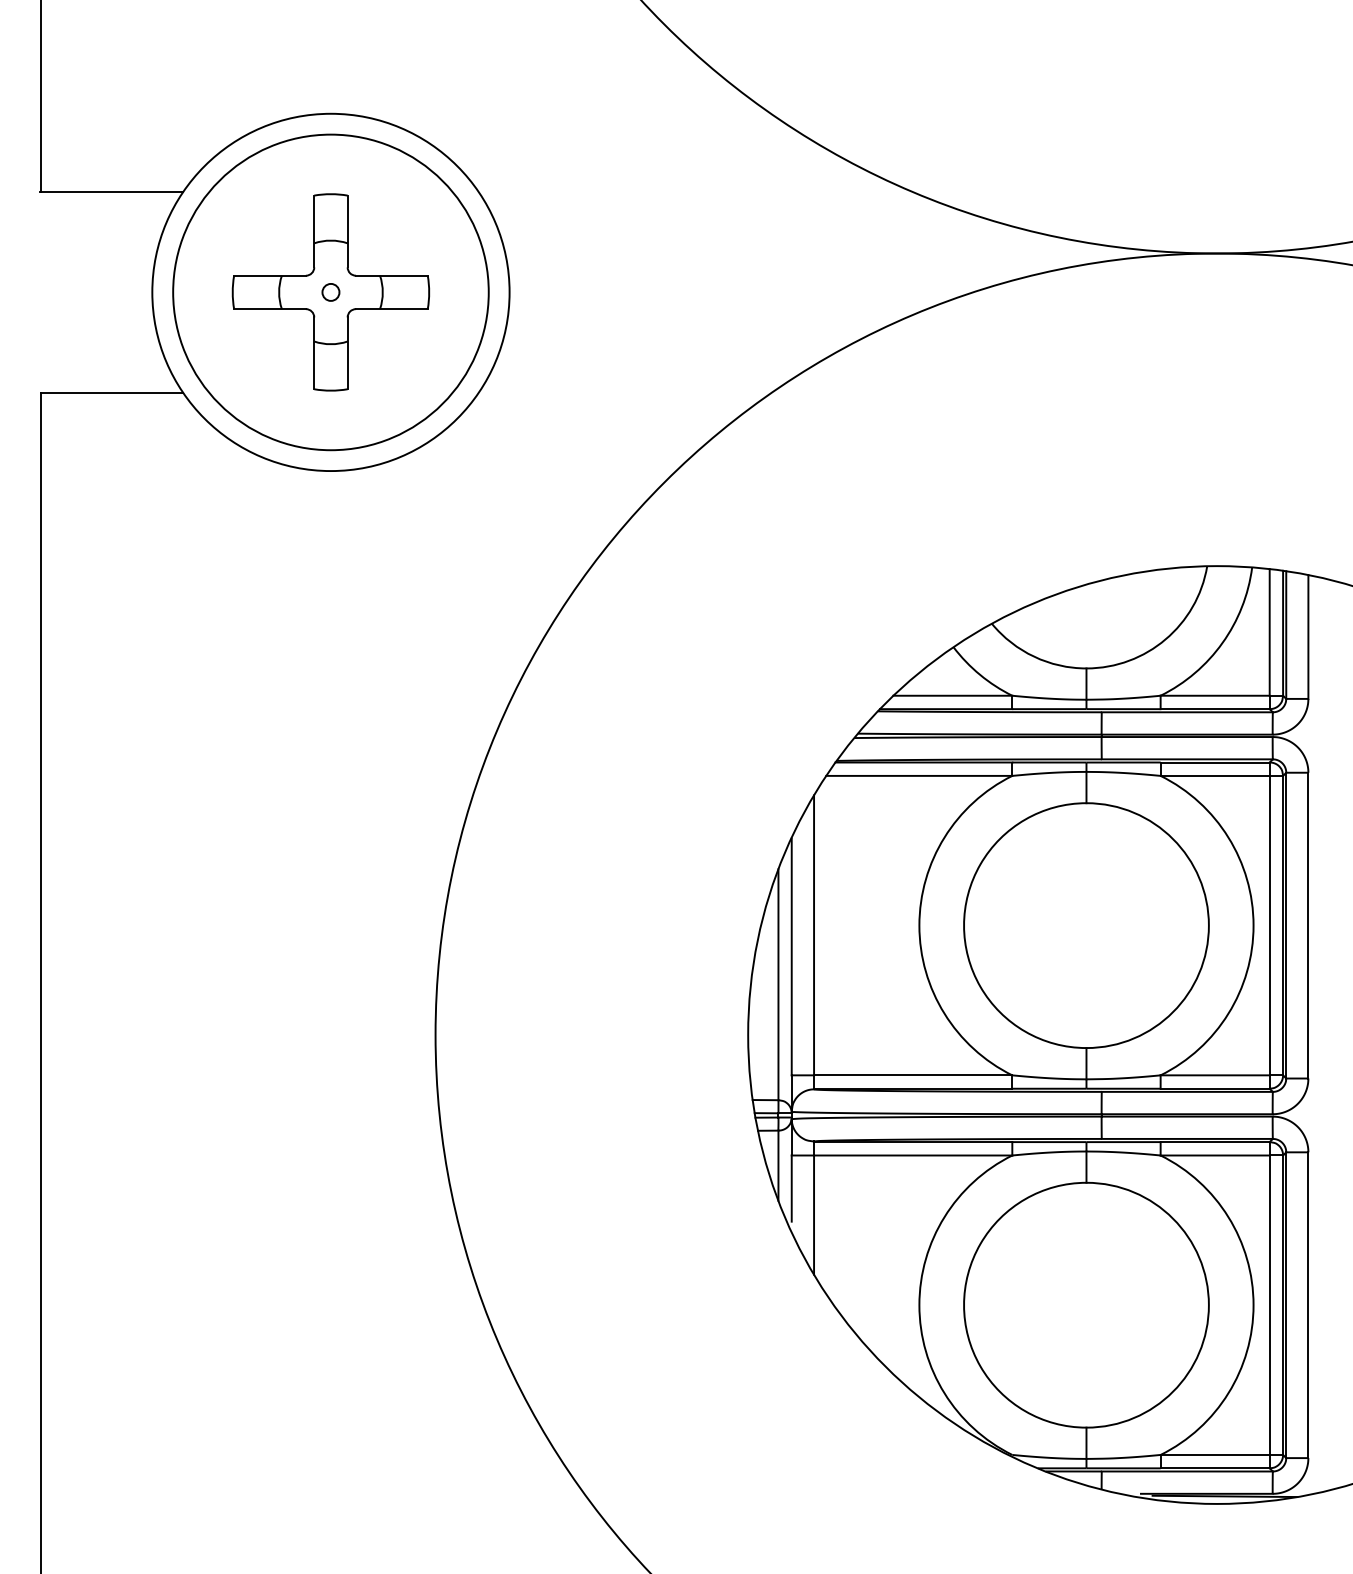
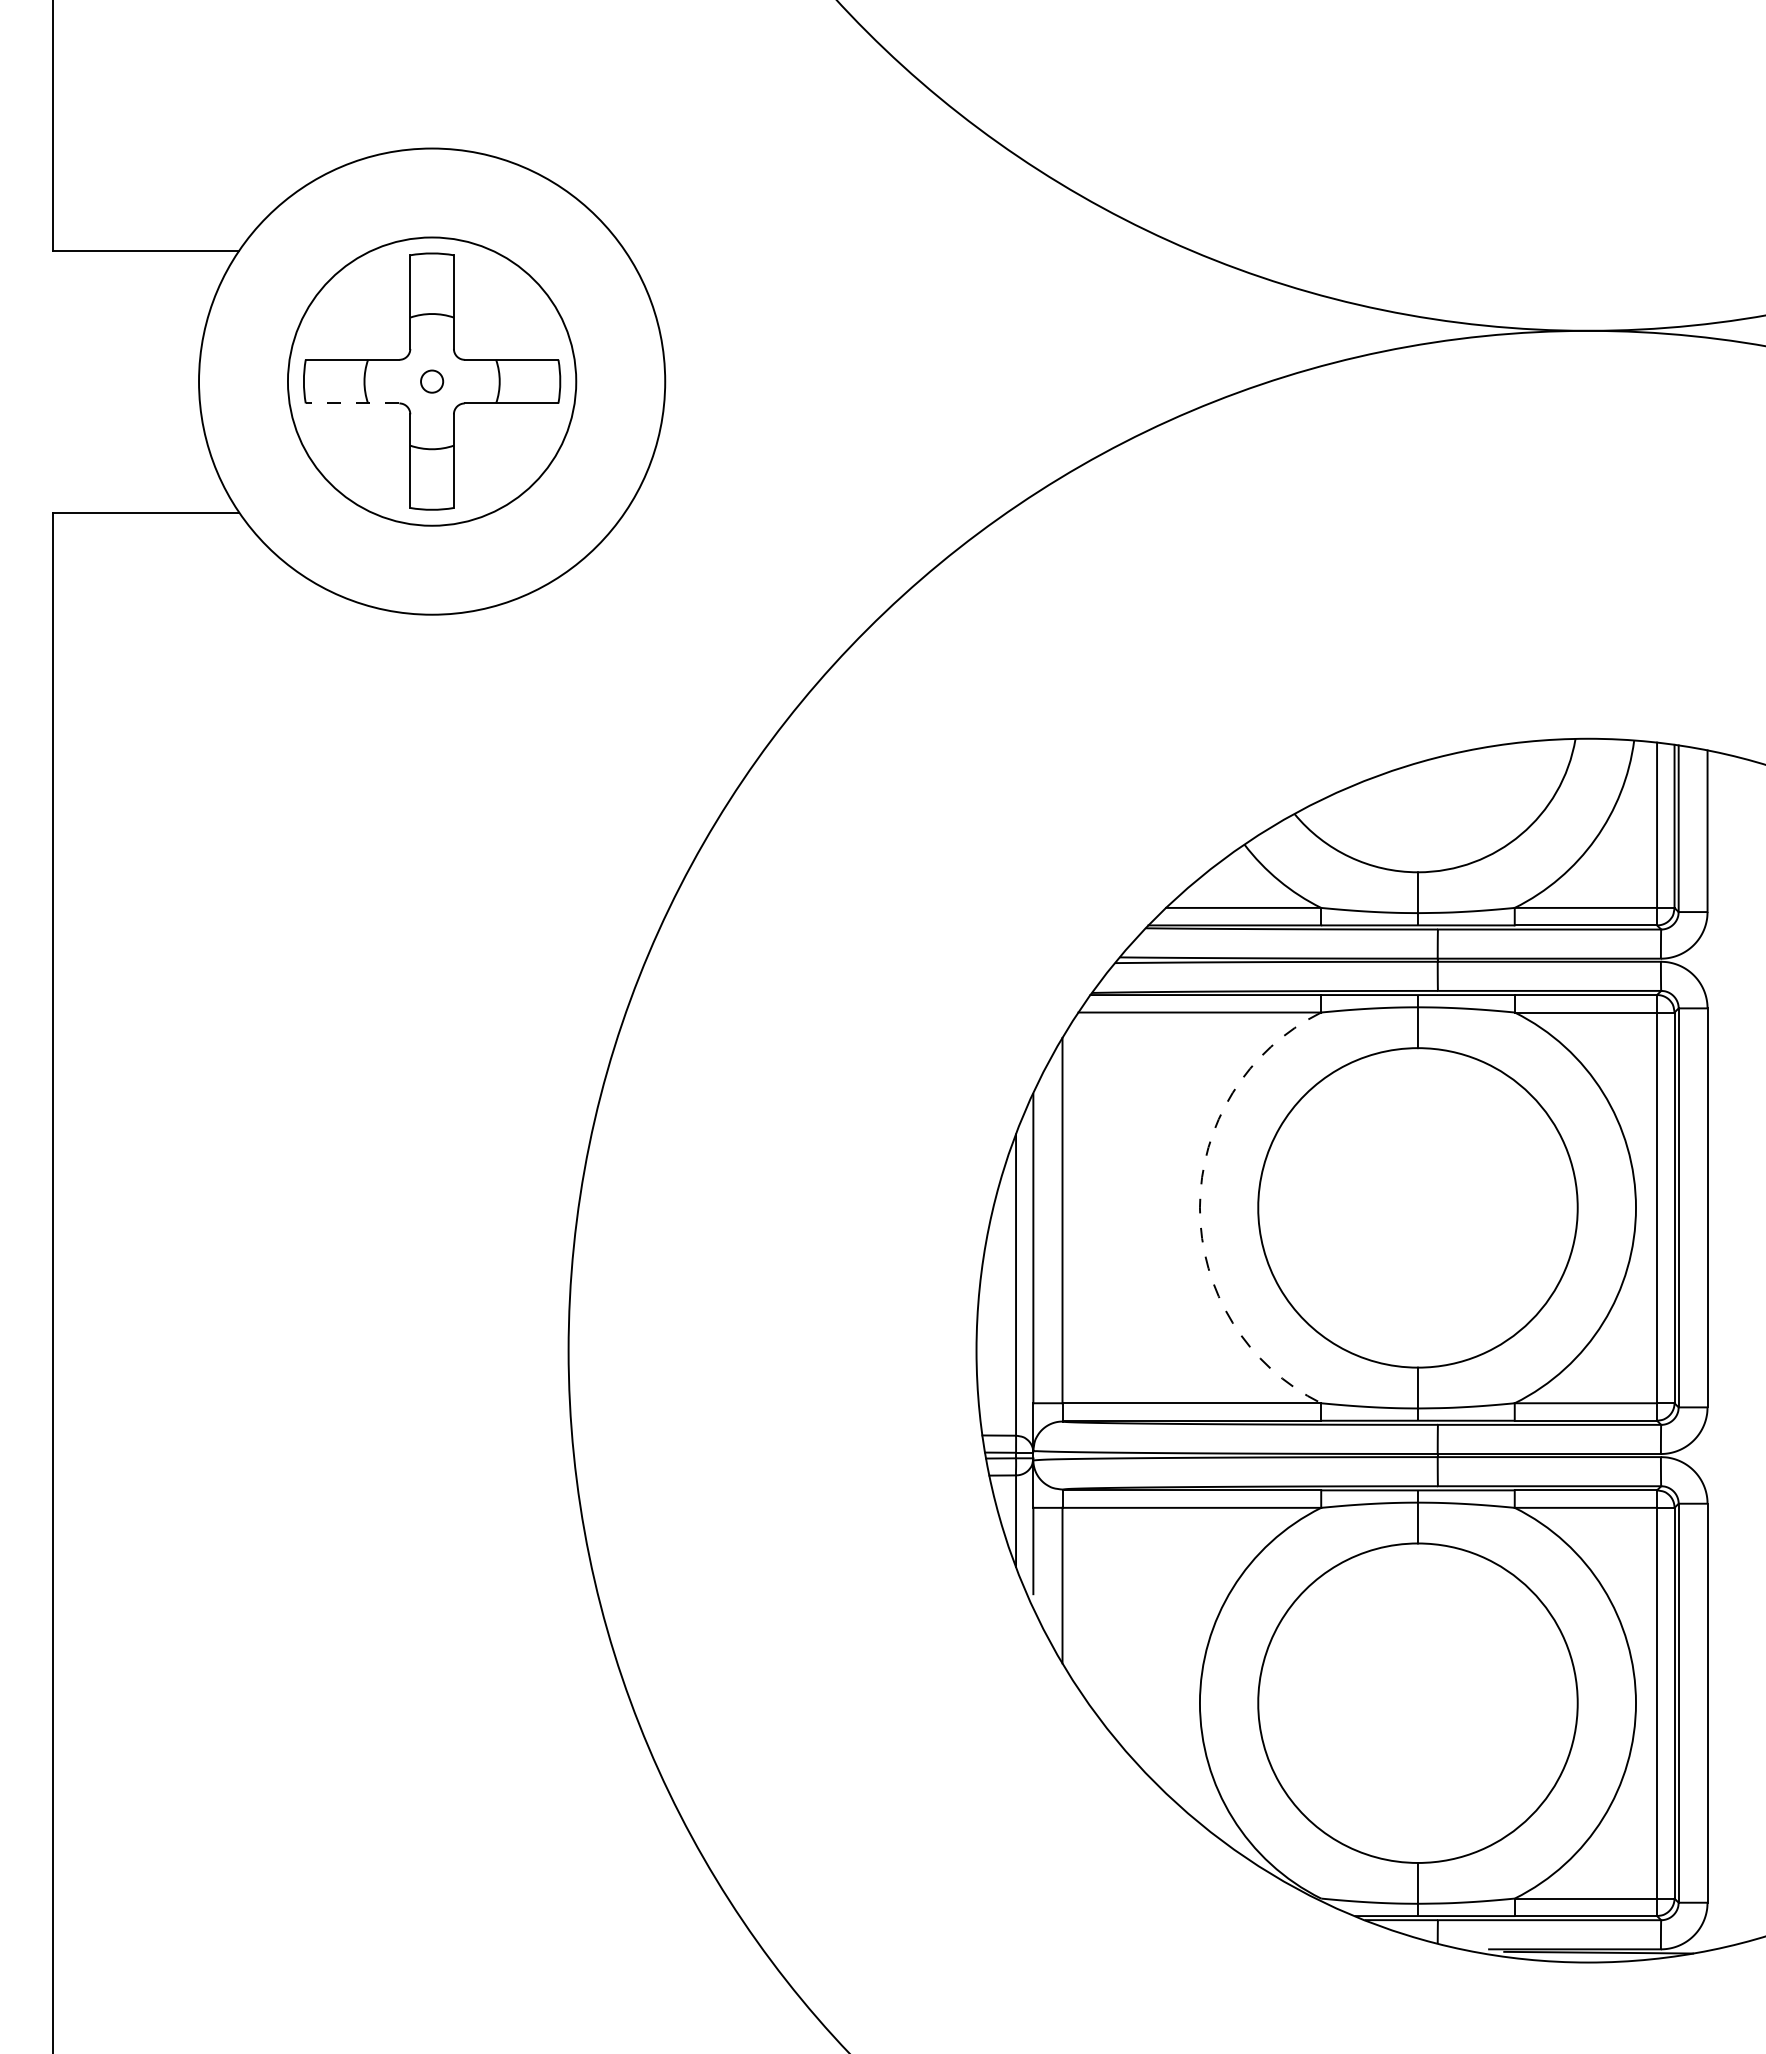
circle: (330, 292) -> (431, 381), size x0.7
line: (270, 309) -> (353, 403), solid -> dashed
arc: (919, 925) -> (1200, 1207), solid -> dashed

